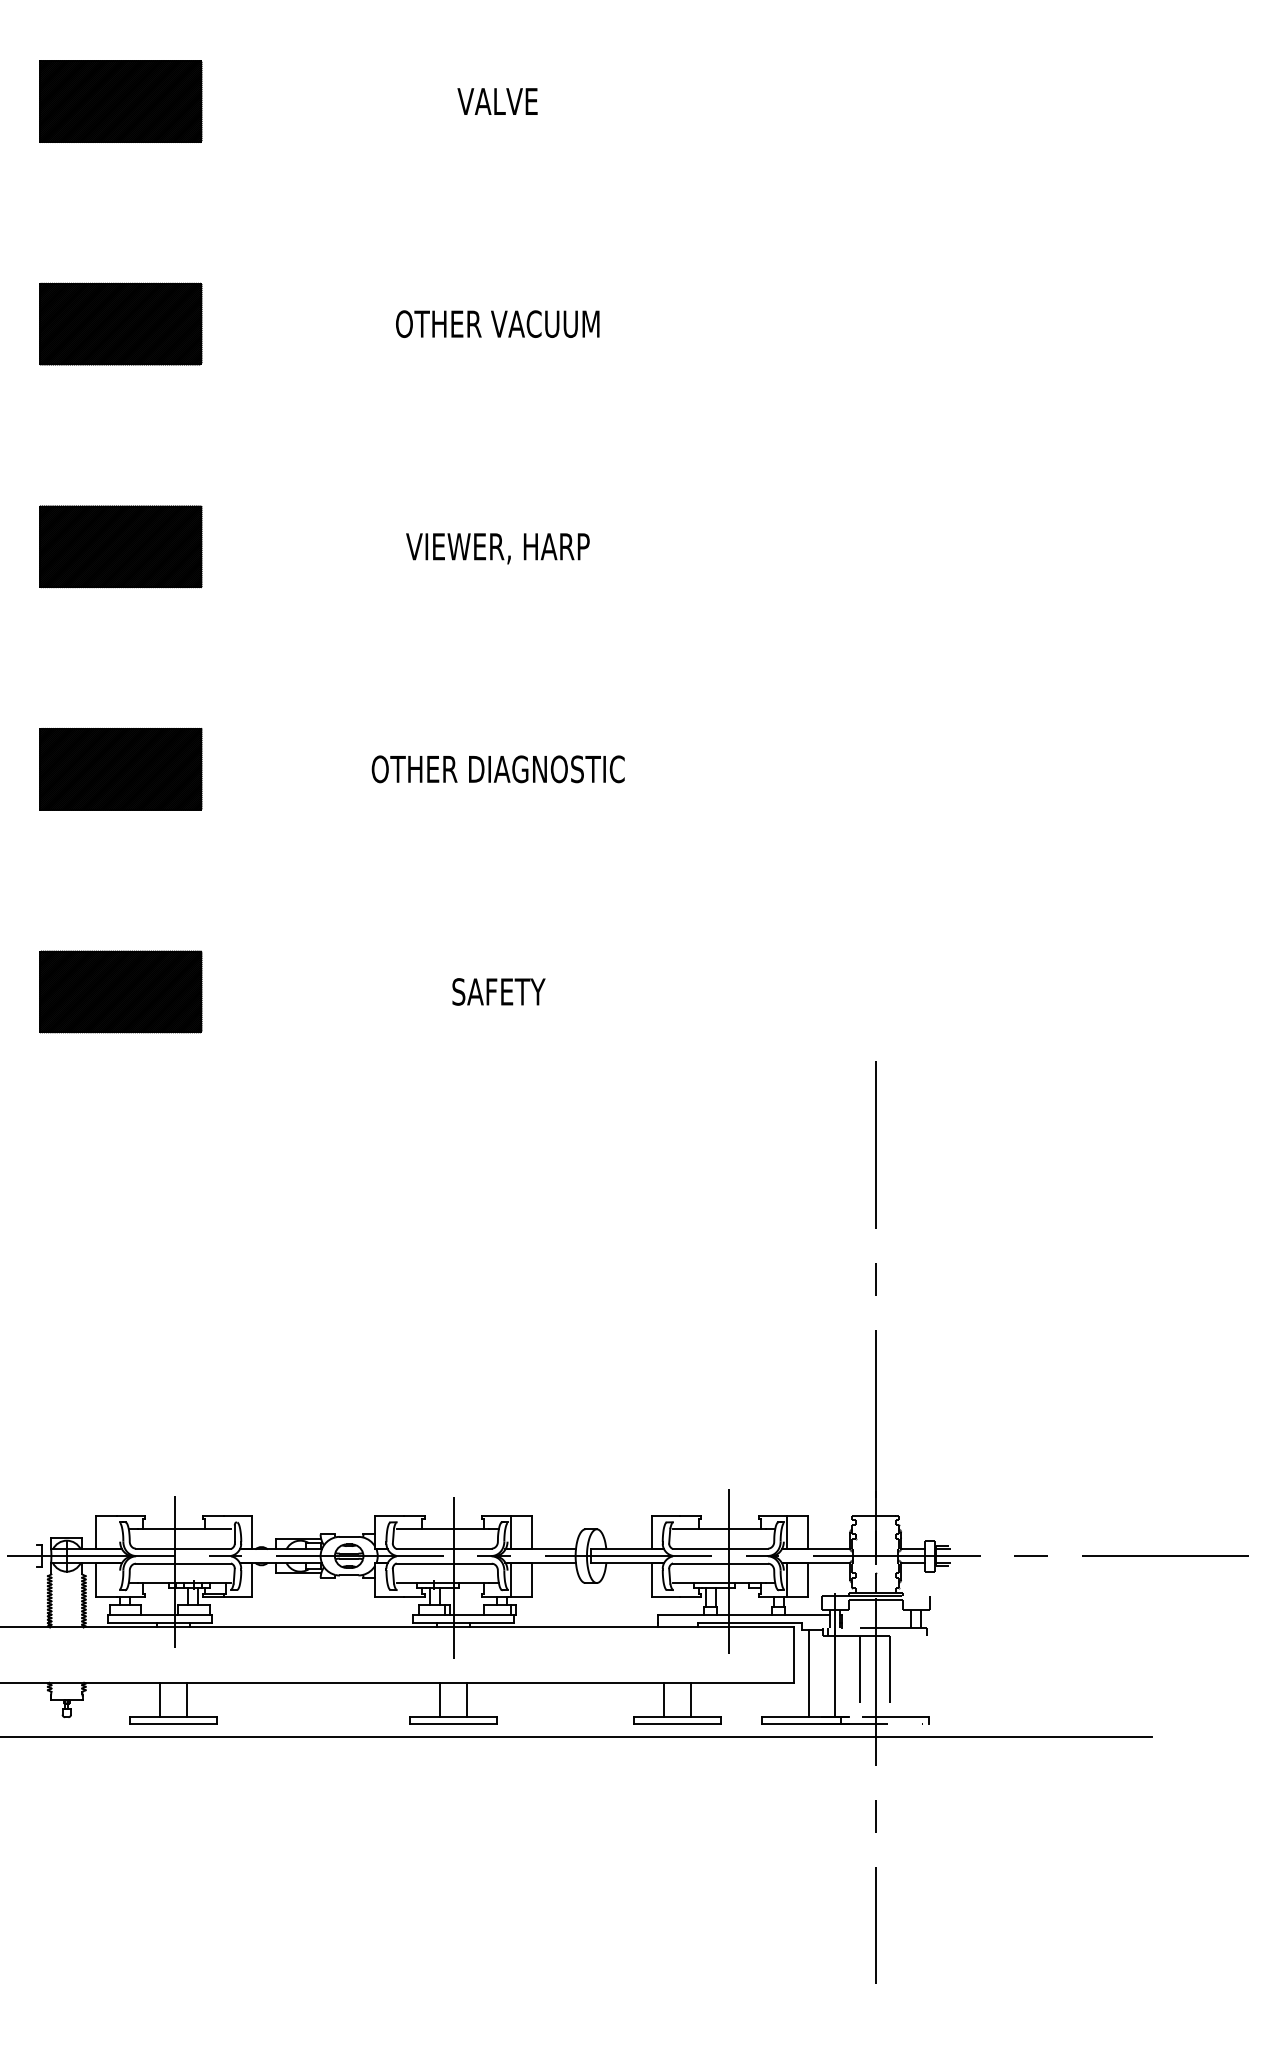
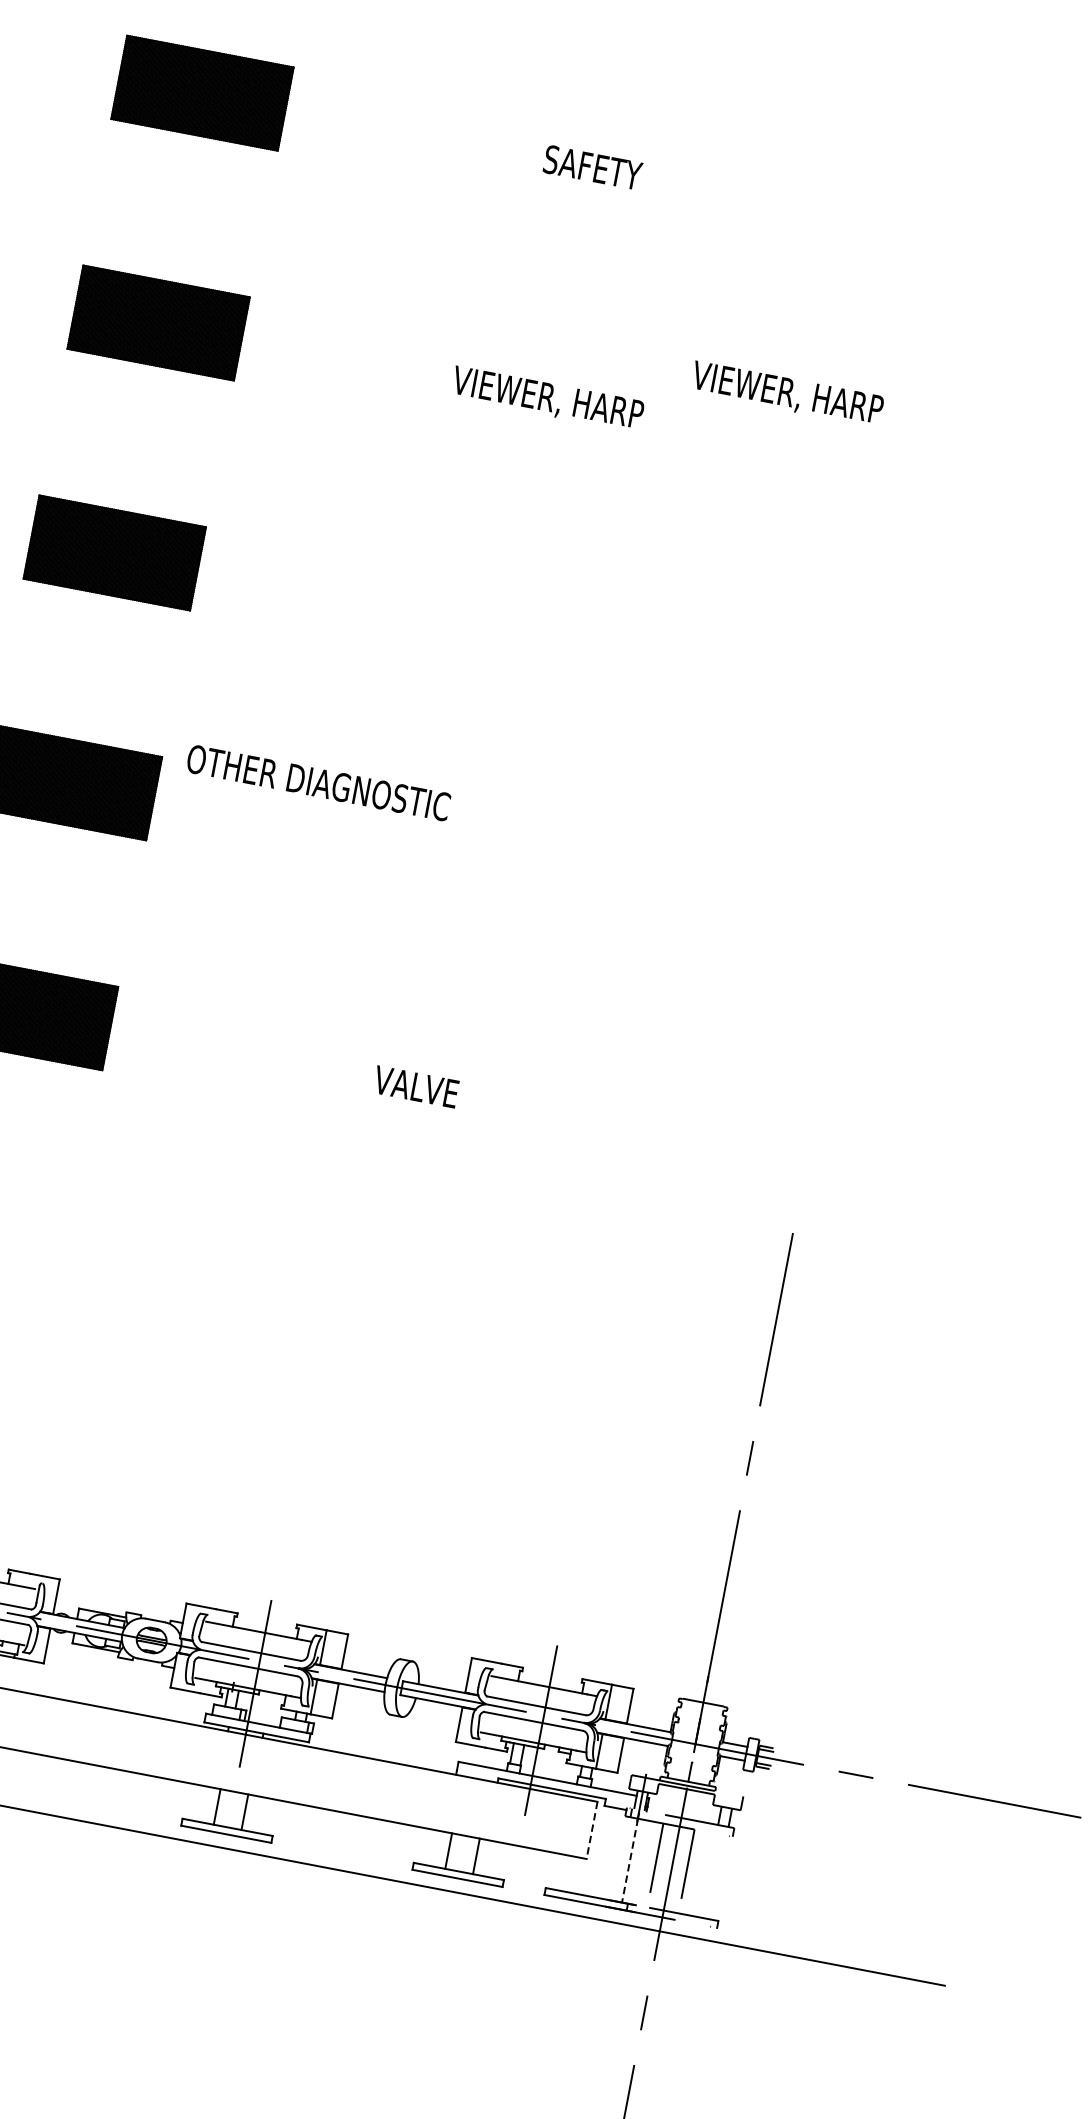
text: (498, 101) -> (592, 167), VALVE -> SAFETY
text: (497, 325) -> (547, 398), OTHER VACUUM -> VIEWER, HARP
text: (497, 548) -> (786, 394), moved
text: (497, 769) -> (317, 783), moved
text: (498, 991) -> (417, 1086), SAFETY -> VALVE
line: (794, 1655) -> (592, 1830), solid -> dashed
line: (808, 1673) -> (602, 1852), removed
line: (835, 1676) -> (630, 1860), solid -> dashed

